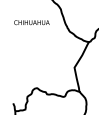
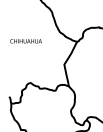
text: (31, 22) -> (25, 41), moved

